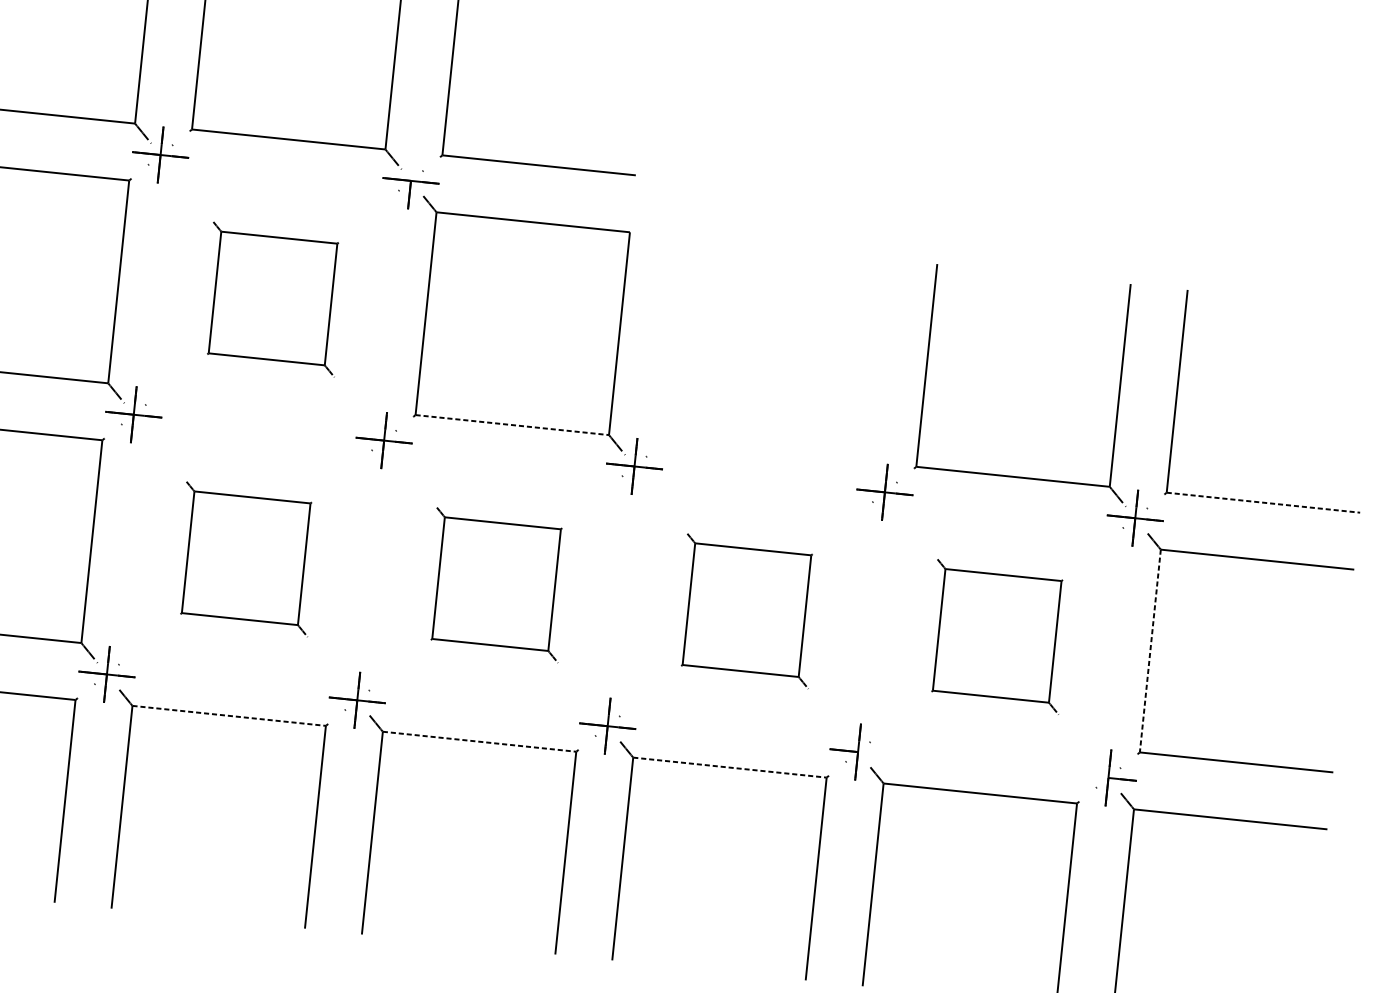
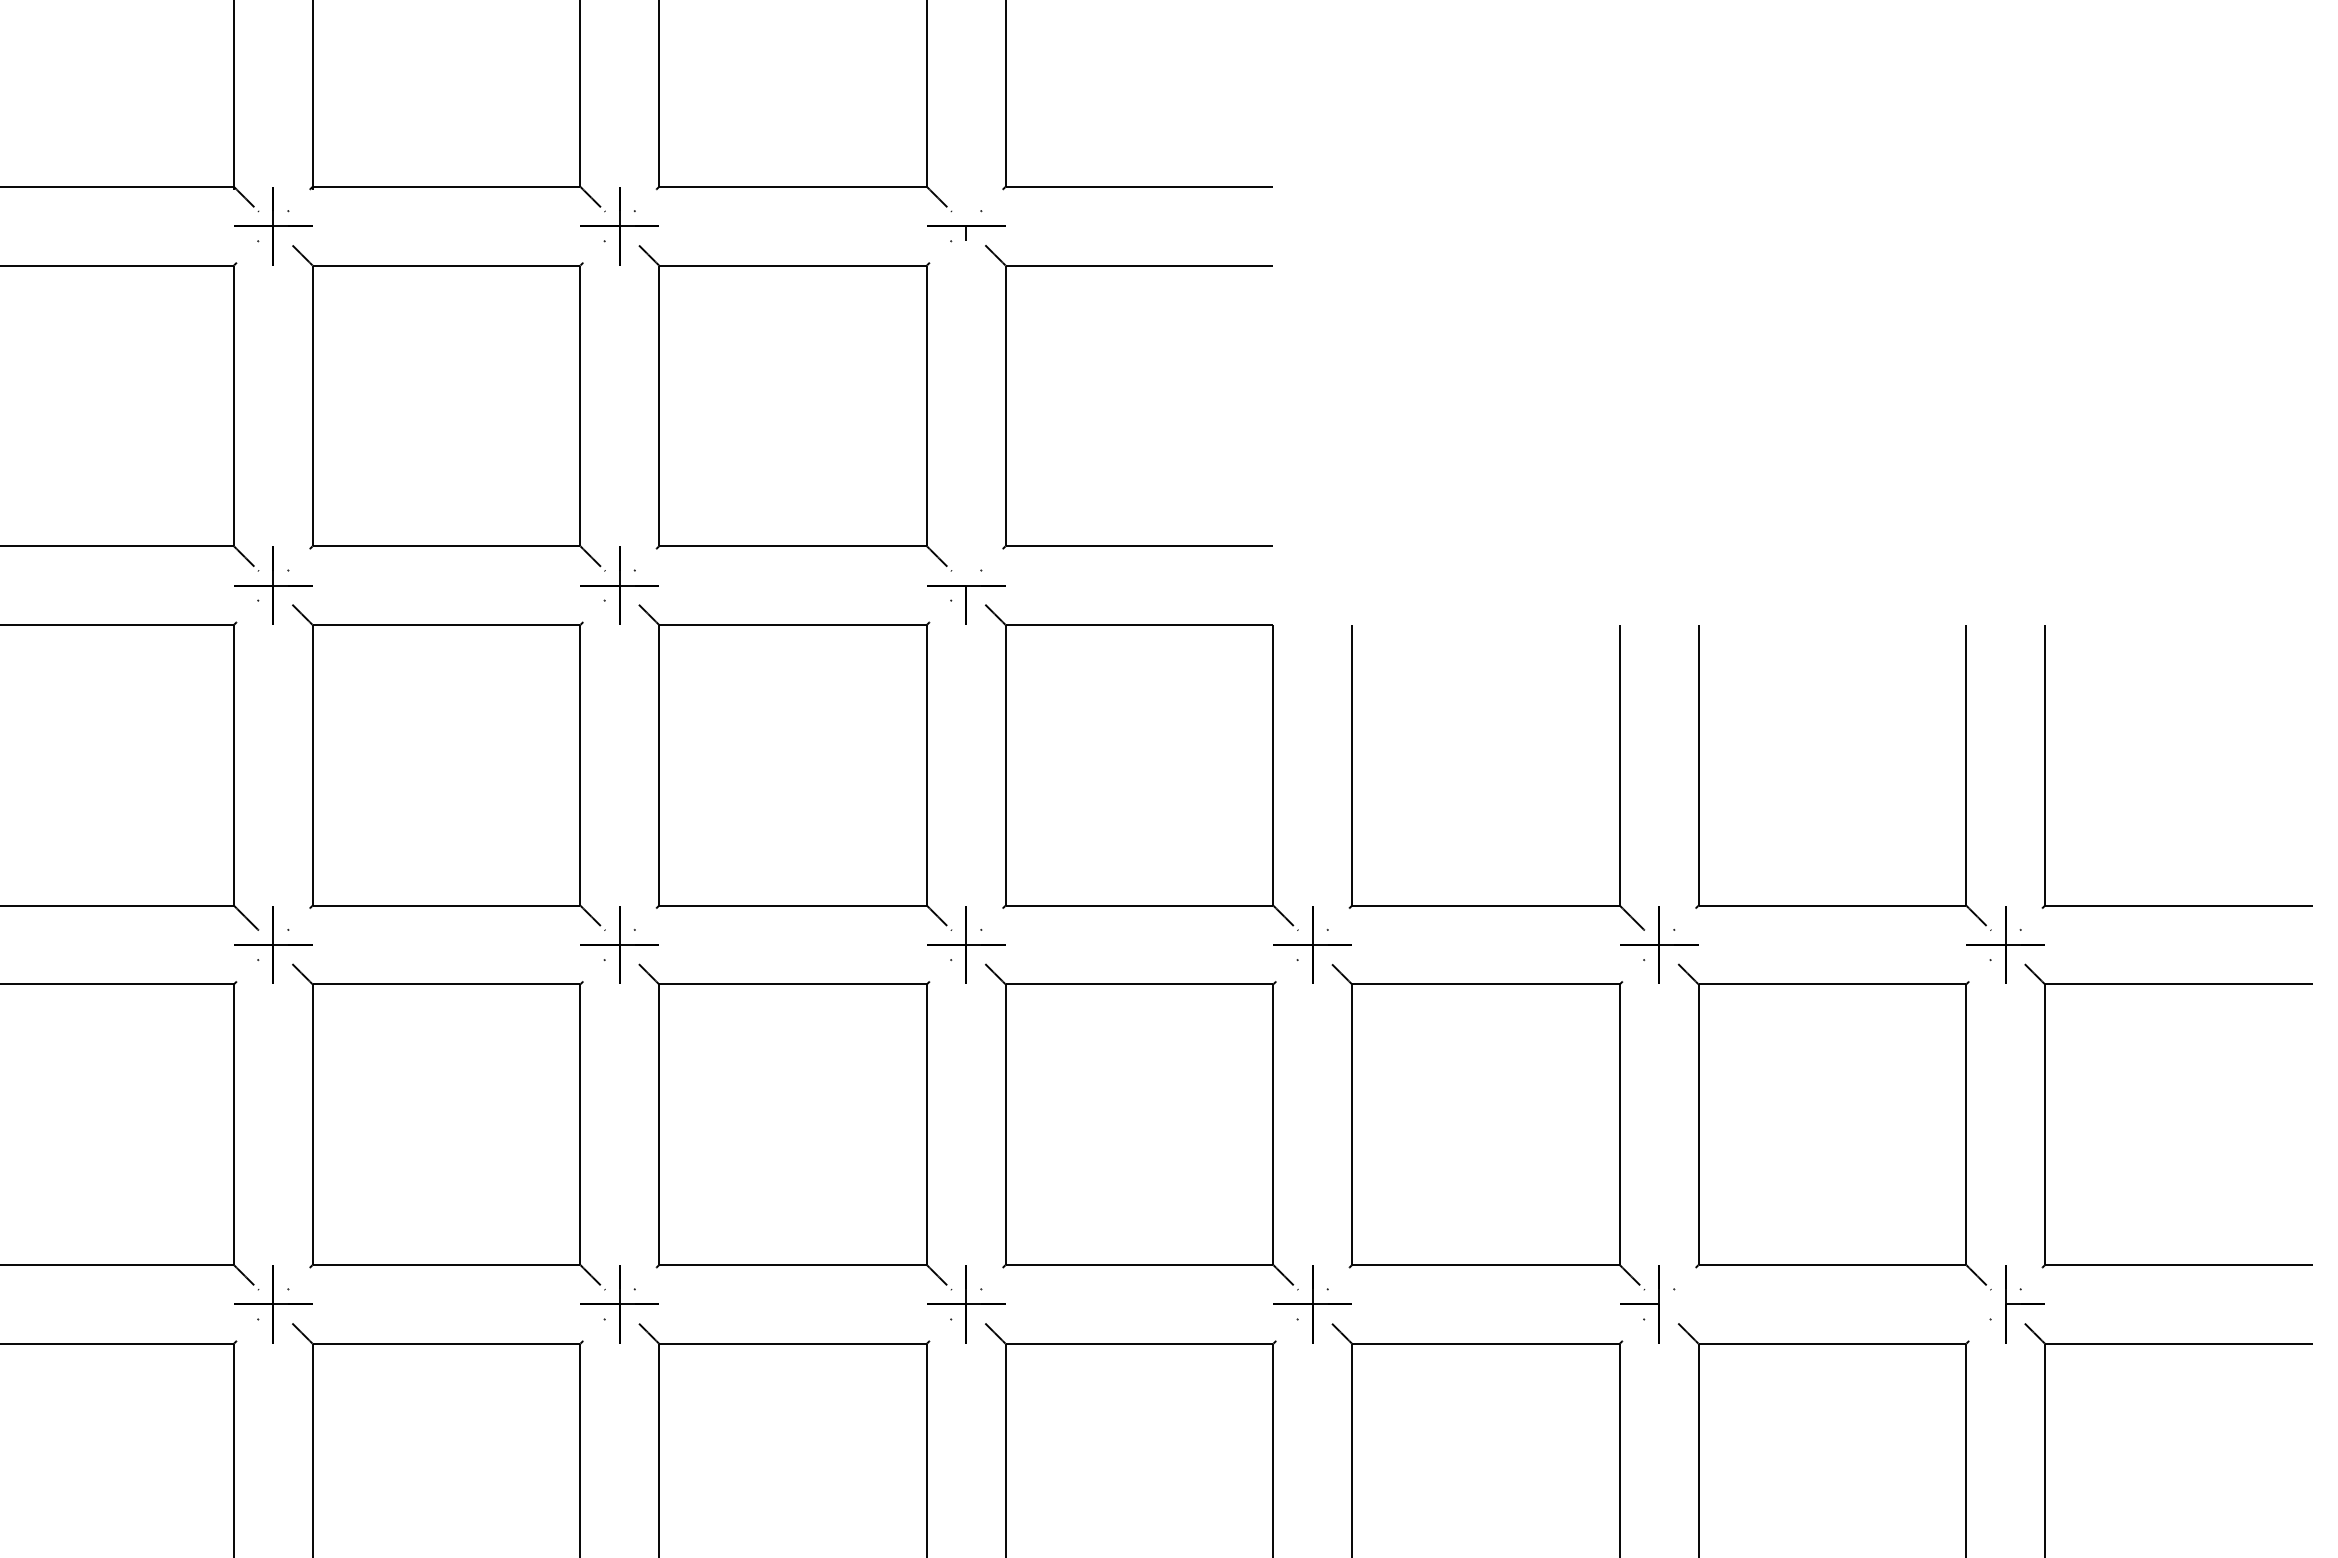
part: (274, 299) -> (795, 767), size x1.67
part: (868, 368) -> (1619, 777), added
line: (512, 425) -> (1139, 905), dashed -> solid
line: (1263, 502) -> (2178, 905), dashed -> solid
part: (247, 559) -> (795, 1126), size x1.67
part: (497, 584) -> (1141, 1126), size x1.67
part: (747, 611) -> (1488, 1127), size x1.67
part: (998, 636) -> (1834, 1126), size x1.67
line: (1150, 651) -> (2045, 1125), dashed -> solid
line: (229, 715) -> (793, 1343), dashed -> solid
line: (479, 741) -> (1139, 1343), dashed -> solid
line: (729, 767) -> (1485, 1343), dashed -> solid

